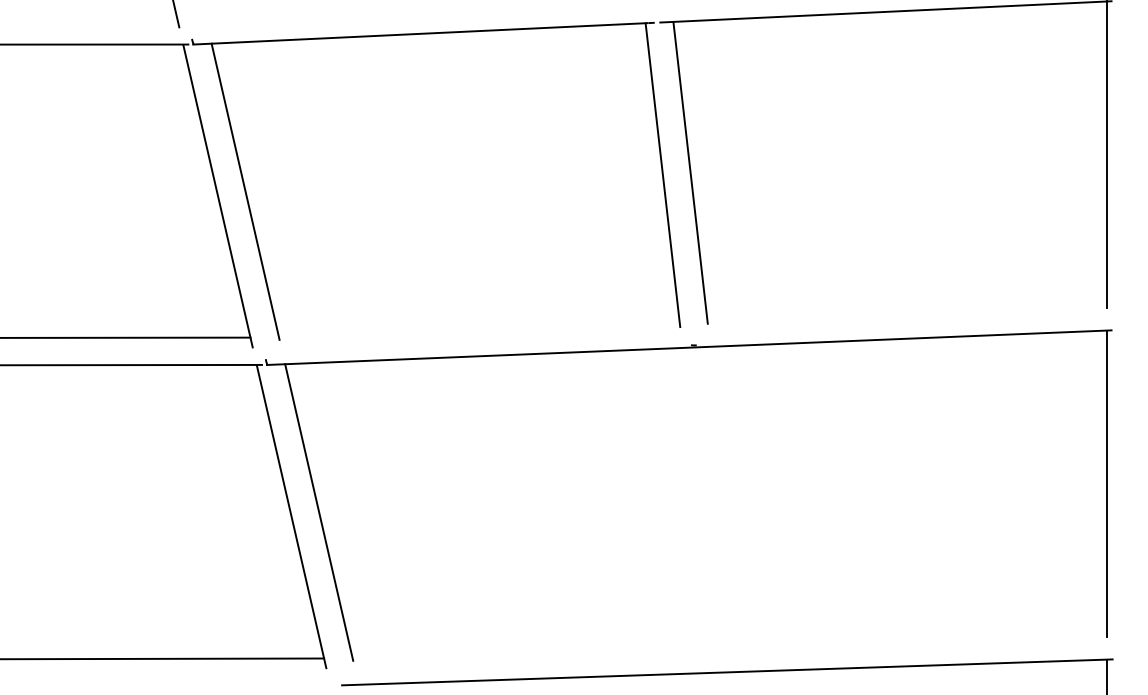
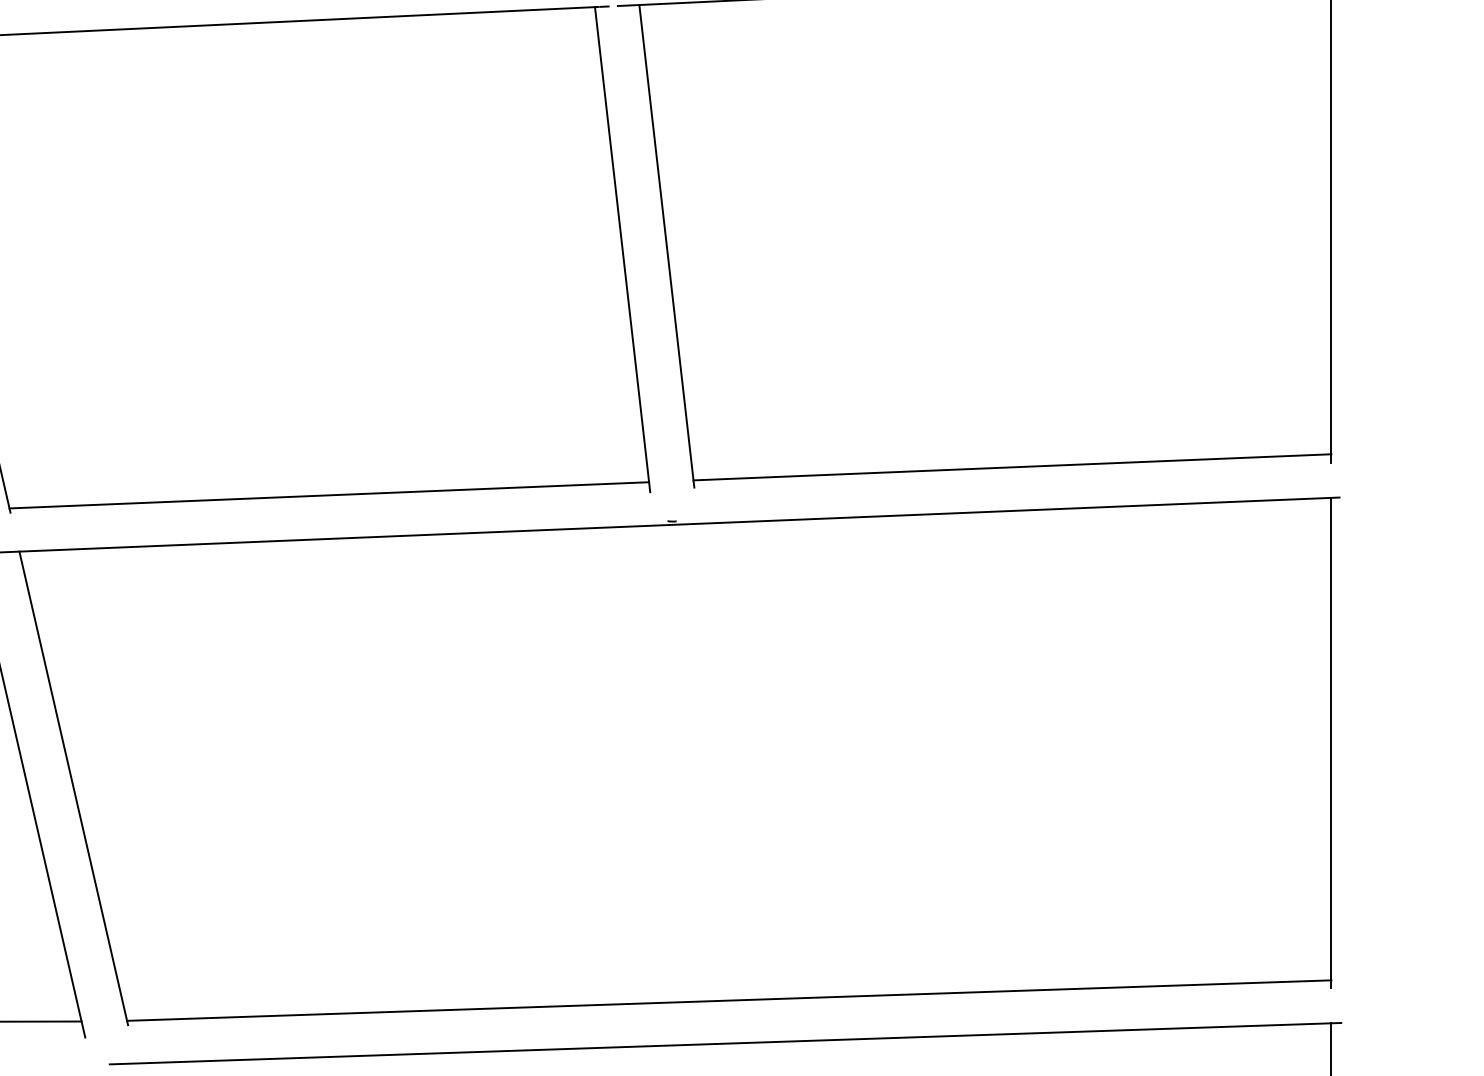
line: (906, 311) -> (1011, 467), added
line: (478, 328) -> (328, 494), added
line: (729, 645) -> (728, 1000), added

